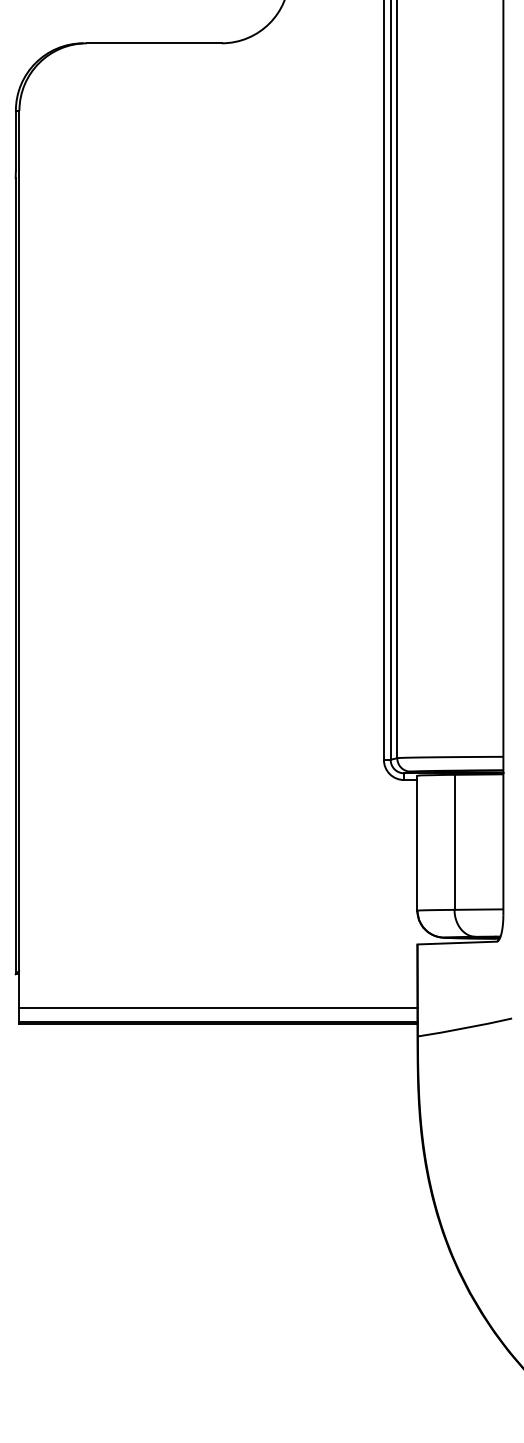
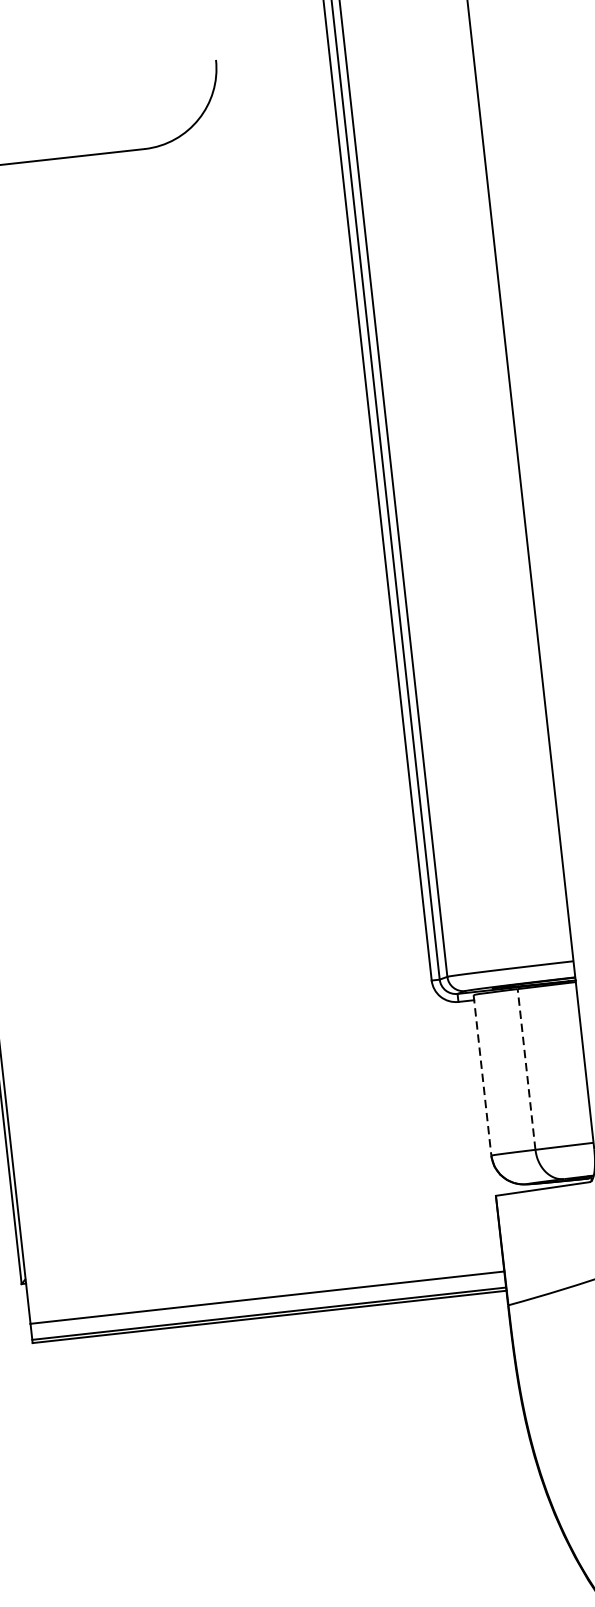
line: (454, 842) -> (526, 1069), solid -> dashed
line: (417, 843) -> (482, 1075), solid -> dashed

